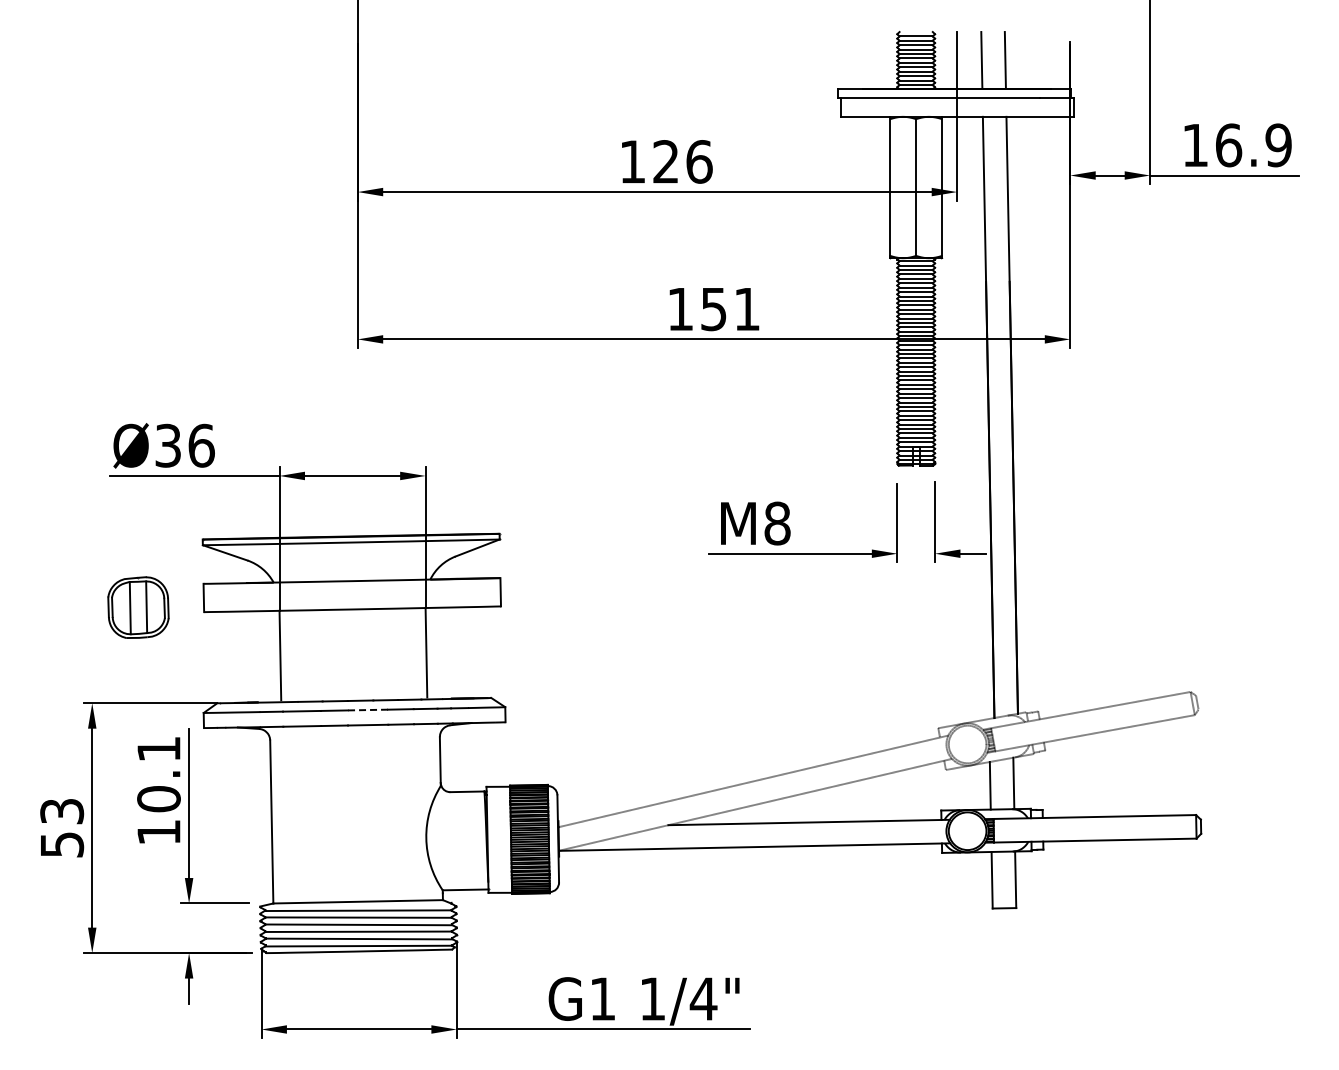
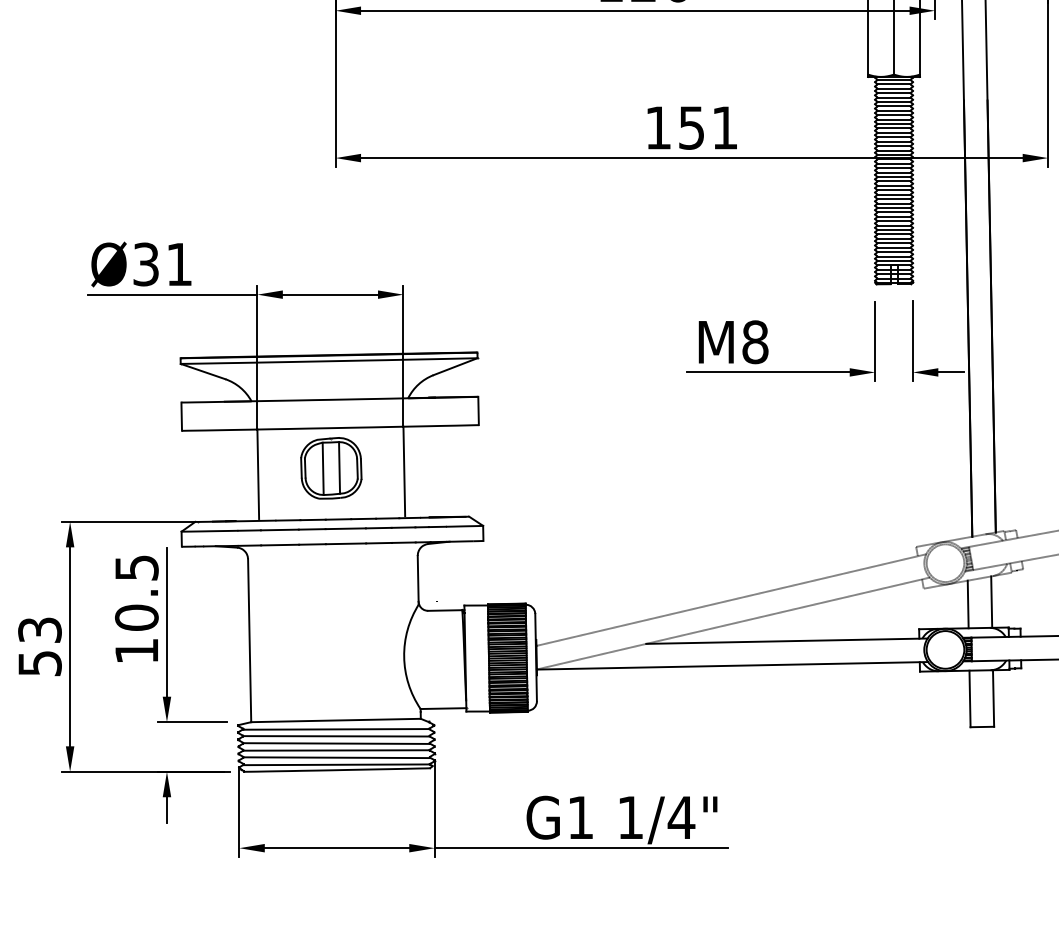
text: (201, 445) -> (179, 264), Ø36 -> Ø31
part: (138, 607) -> (331, 468), moved
line: (367, 710) -> (345, 529), dashed -> solid
text: (158, 749) -> (136, 568), 10.1 -> 10.5

